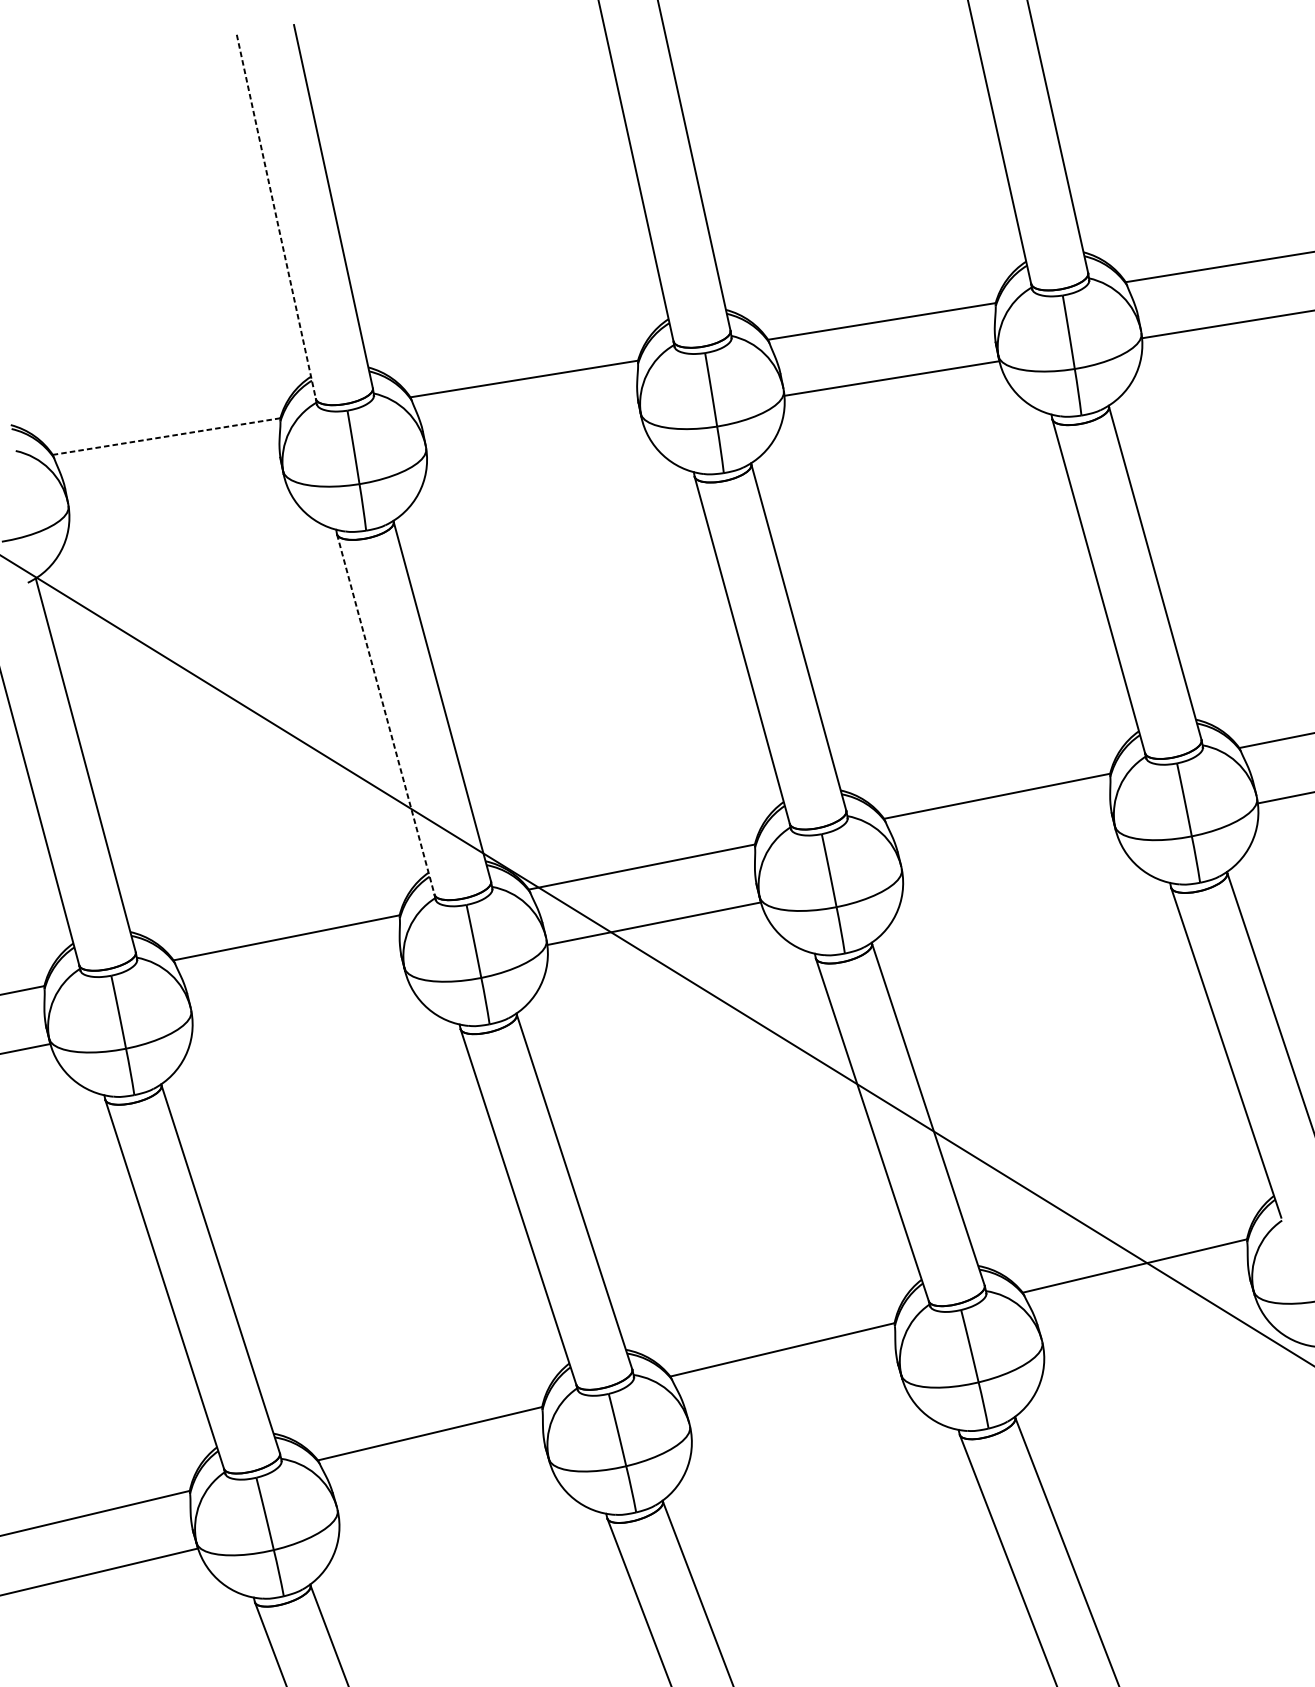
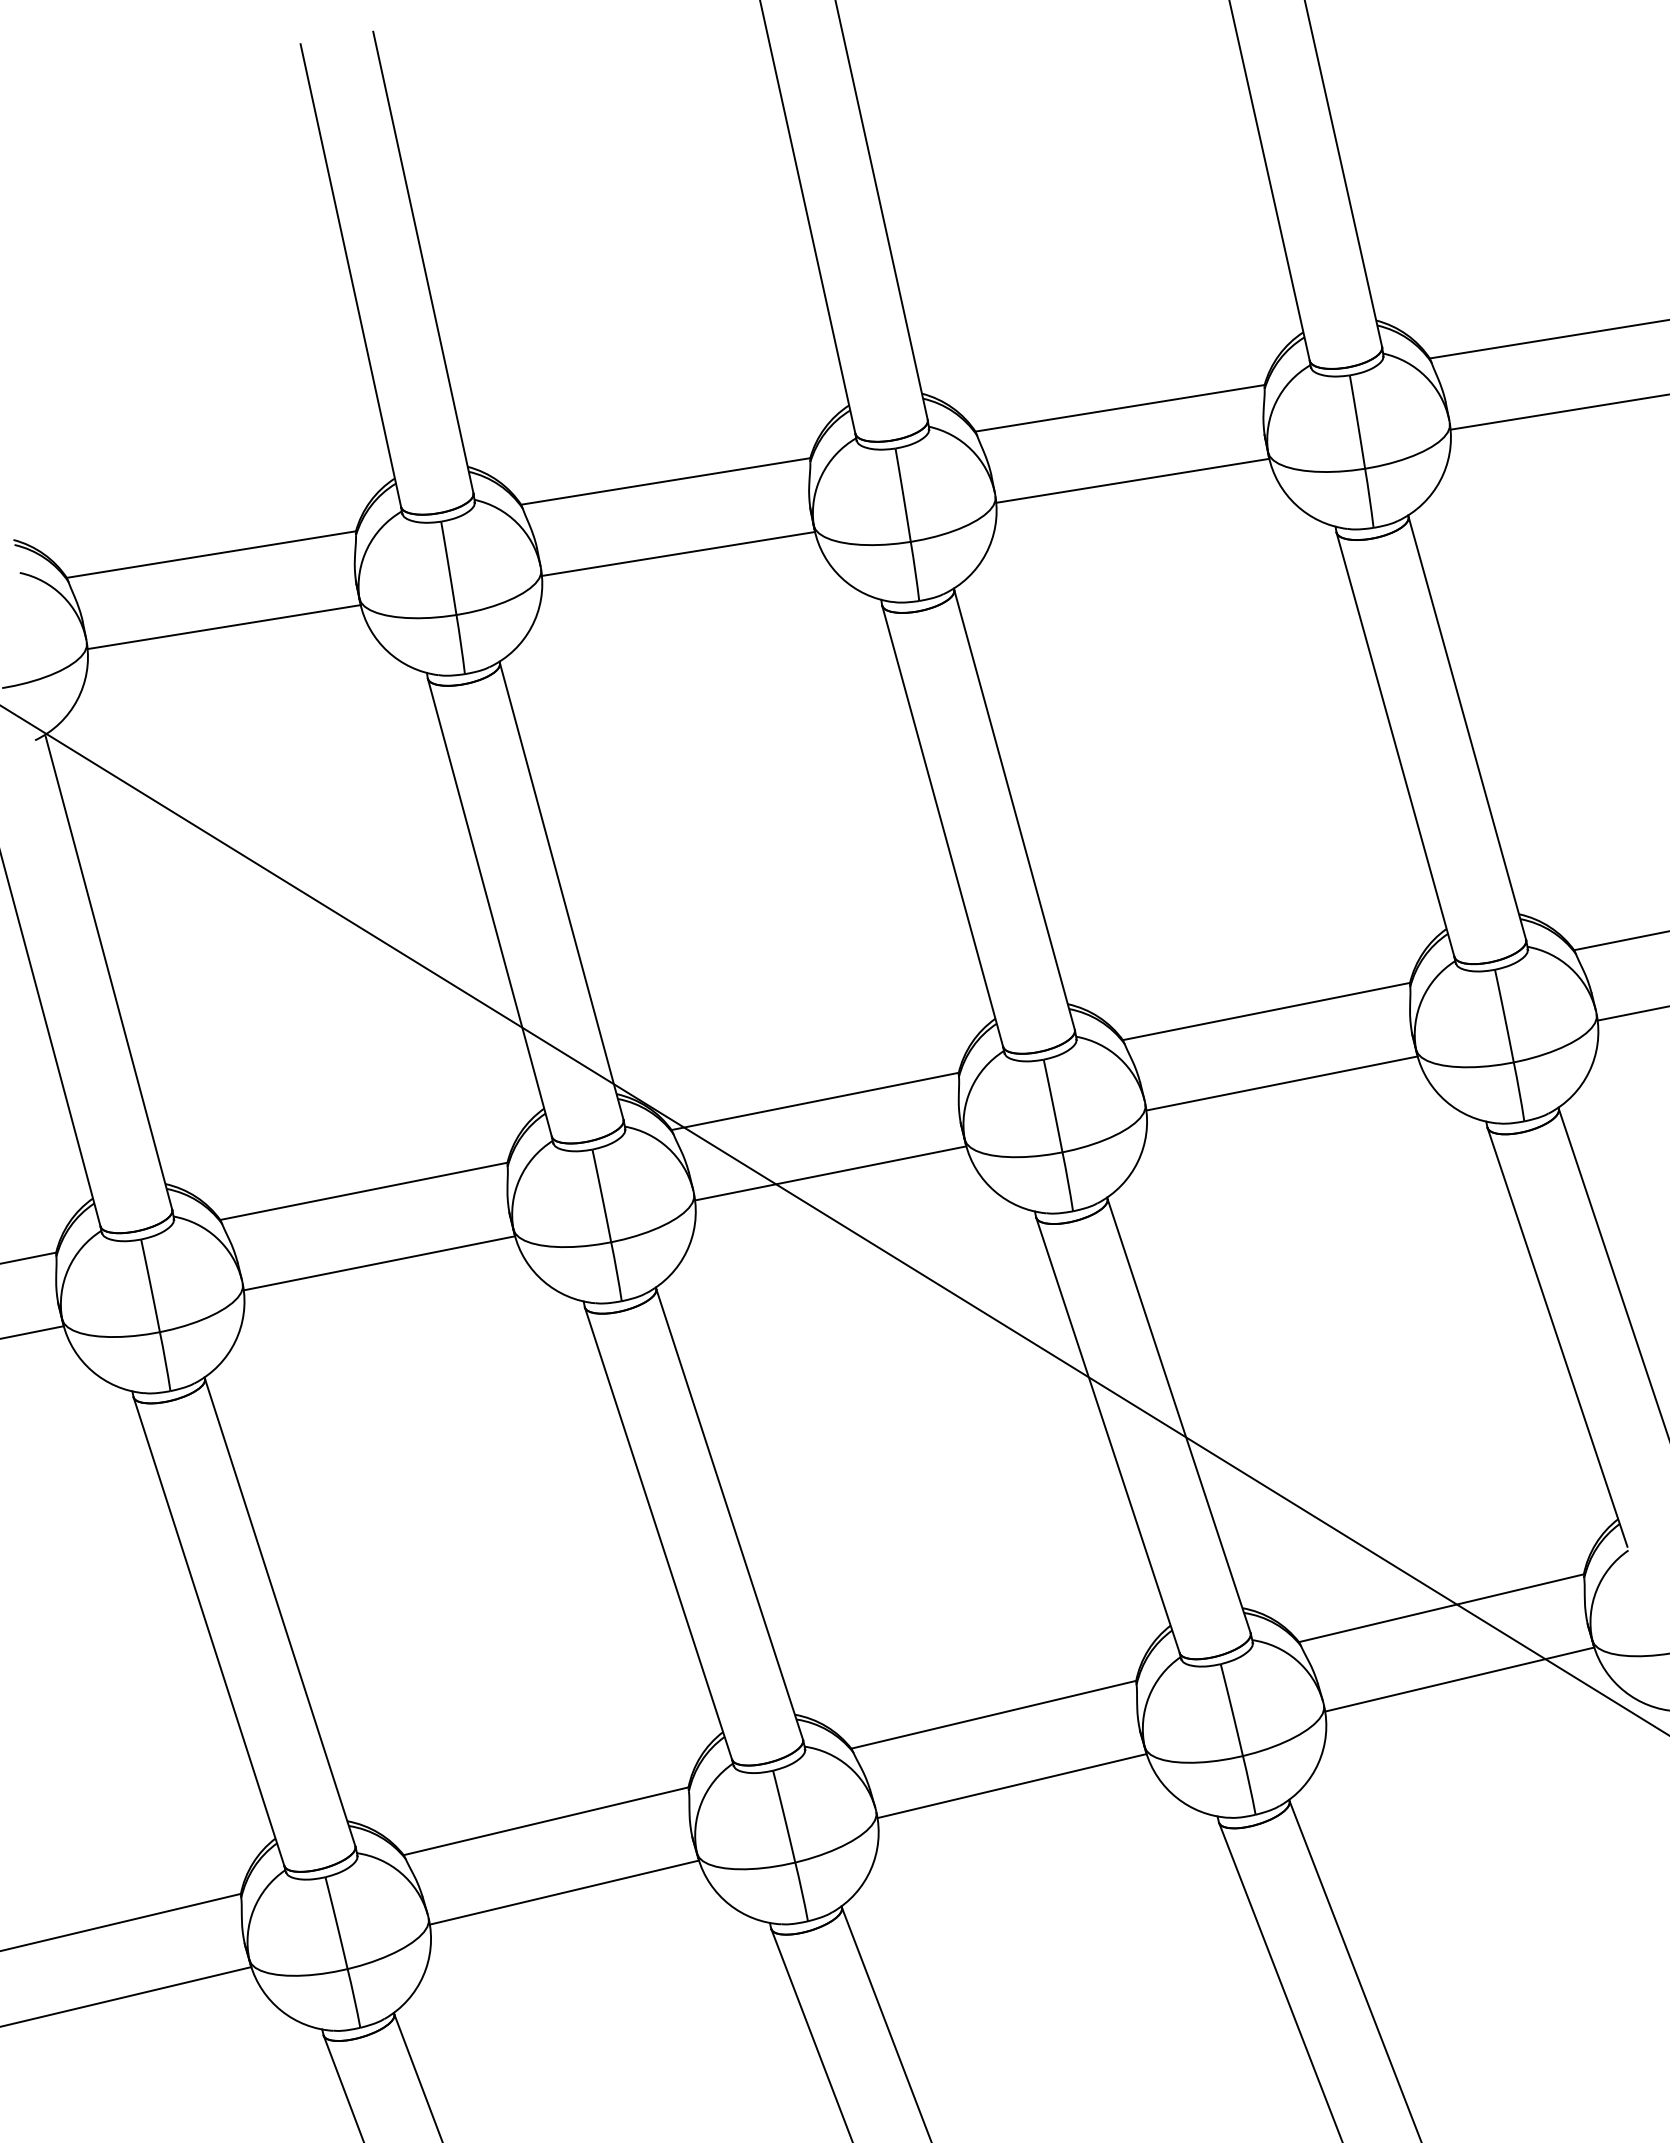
line: (276, 216) -> (350, 275), dashed -> solid
line: (534, 435) -> (678, 553), added
line: (165, 436) -> (210, 554), dashed -> solid
line: (176, 493) -> (223, 627), added
line: (386, 715) -> (490, 908), dashed -> solid
line: (1008, 852) -> (1281, 1083), added
line: (298, 994) -> (379, 1263), added
line: (1149, 1322) -> (1459, 1679), added
line: (796, 1406) -> (1011, 1786), added
line: (444, 1489) -> (564, 1892), added

